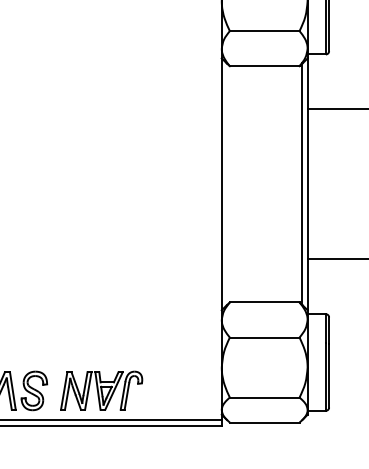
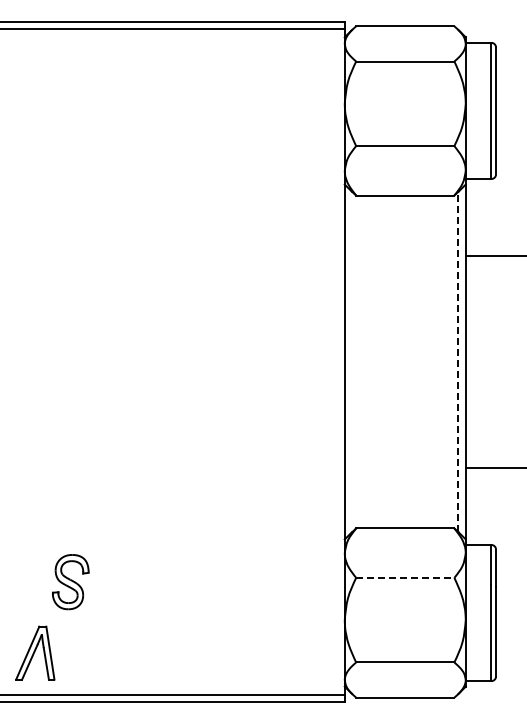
line: (302, 183) -> (458, 361), solid -> dashed
line: (264, 337) -> (405, 577), solid -> dashed
part: (101, 390) -> (175, 652), removed
part: (34, 391) -> (70, 582), moved

